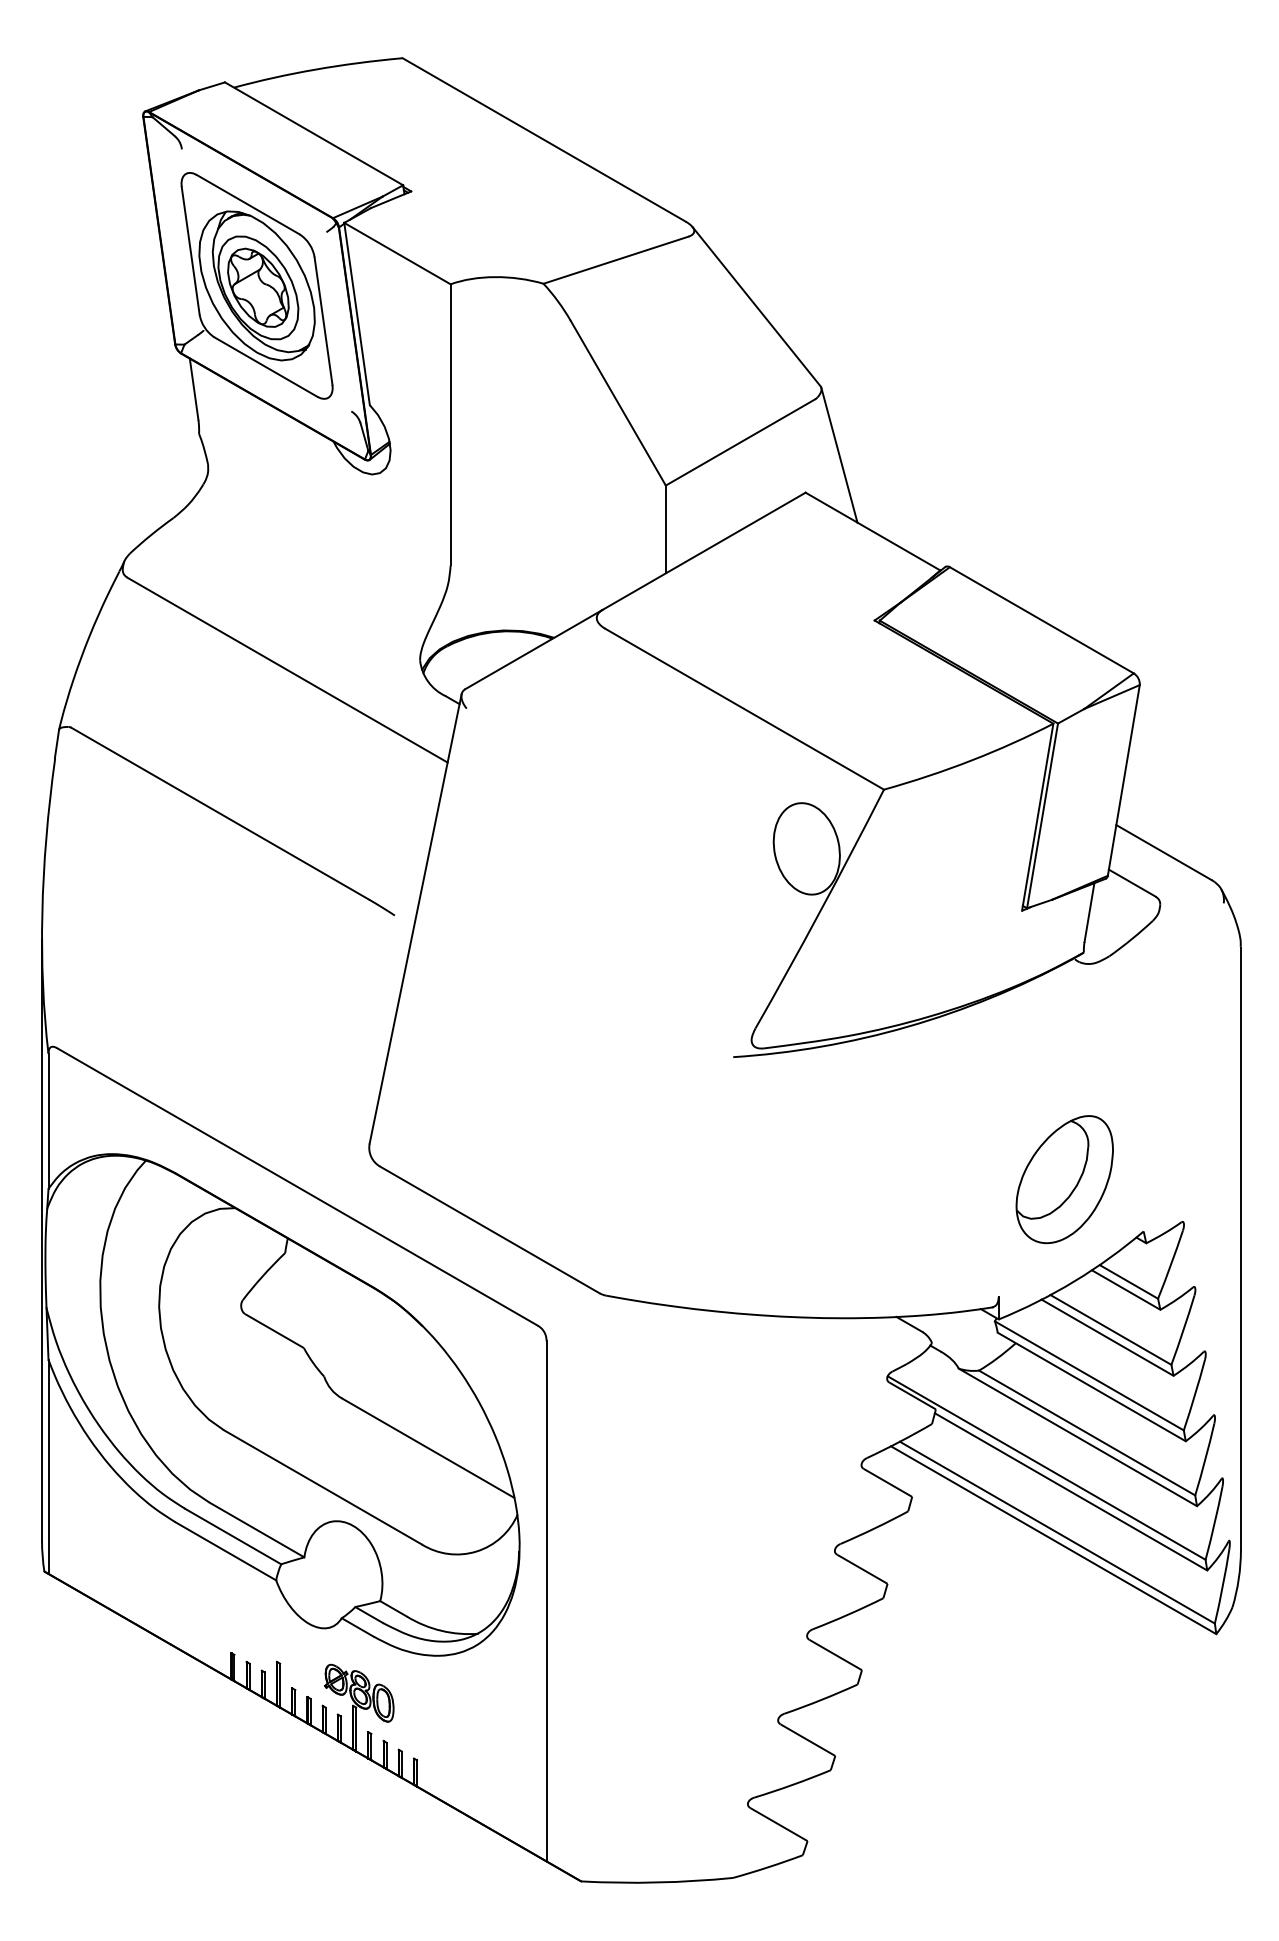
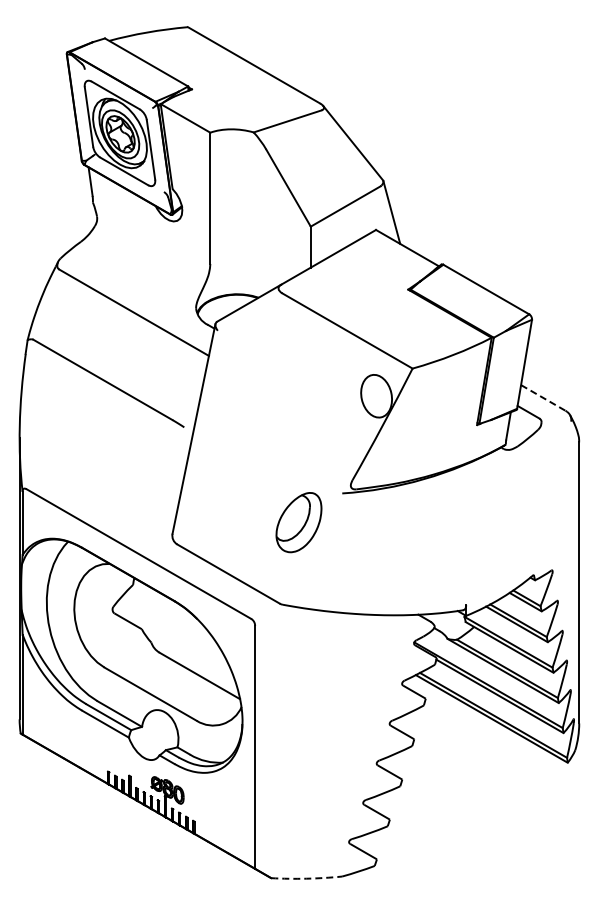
line: (1164, 851) -> (543, 397), solid -> dashed
part: (1063, 1179) -> (298, 522), moved
arc: (656, 1882) -> (306, 878), solid -> dashed

